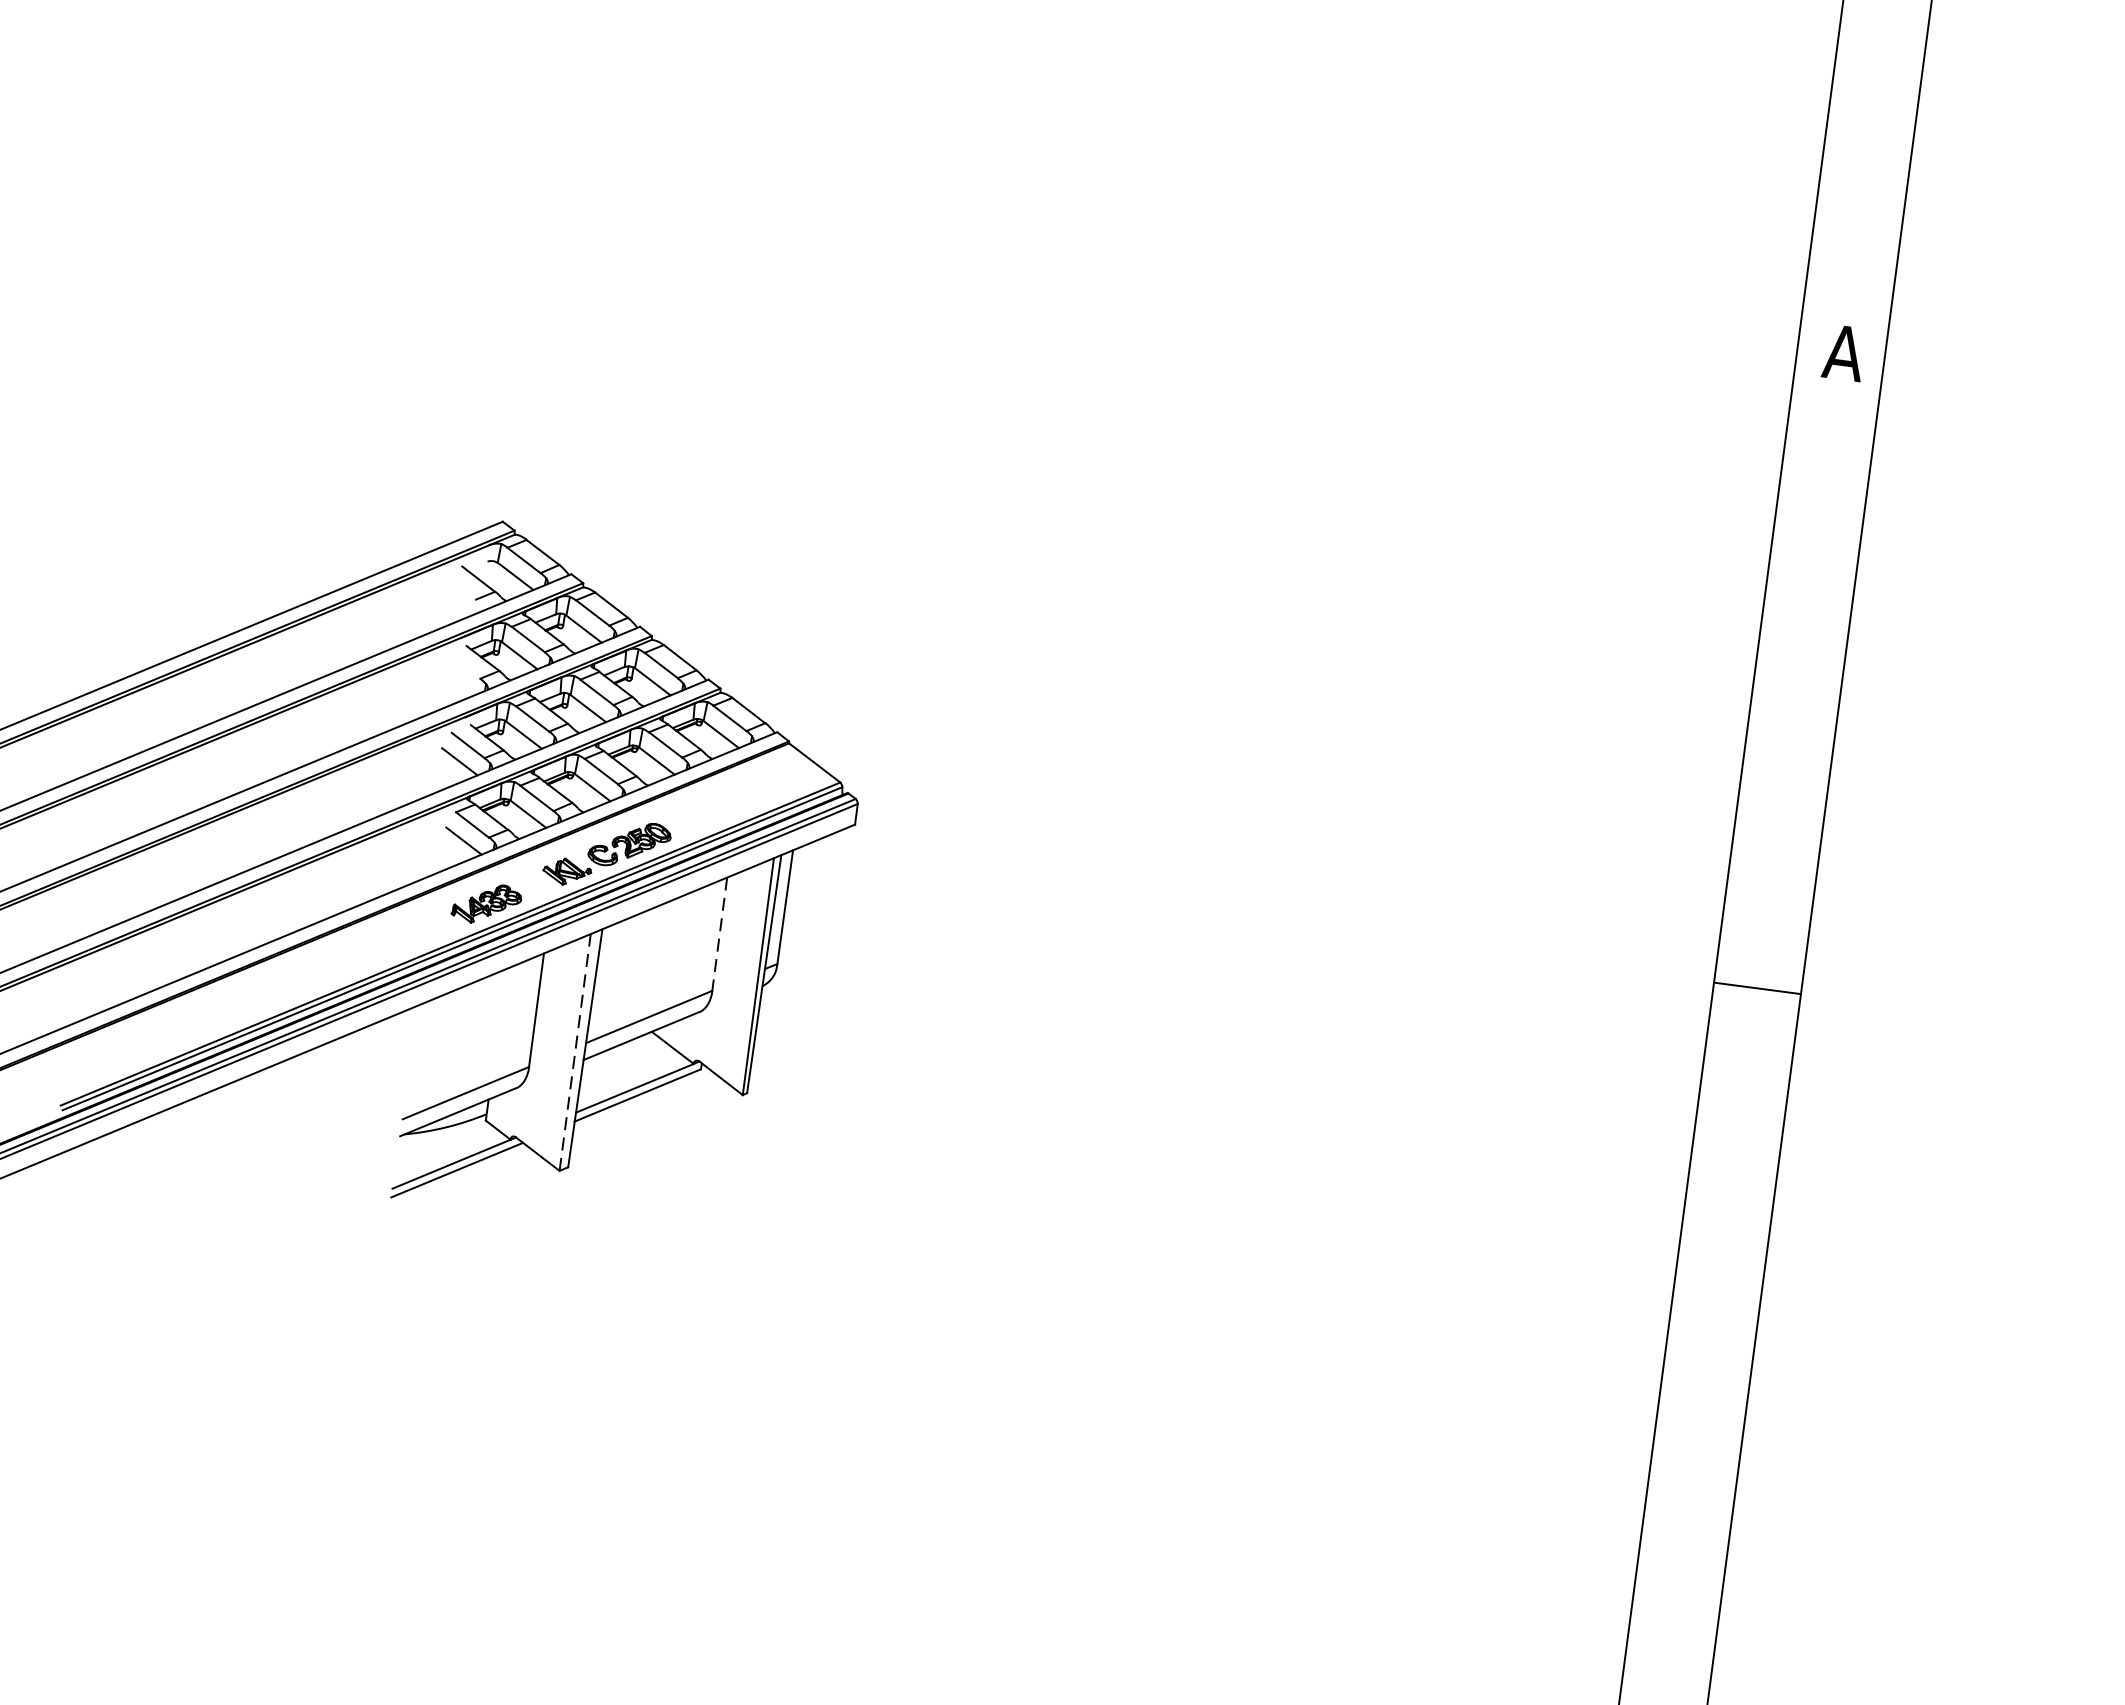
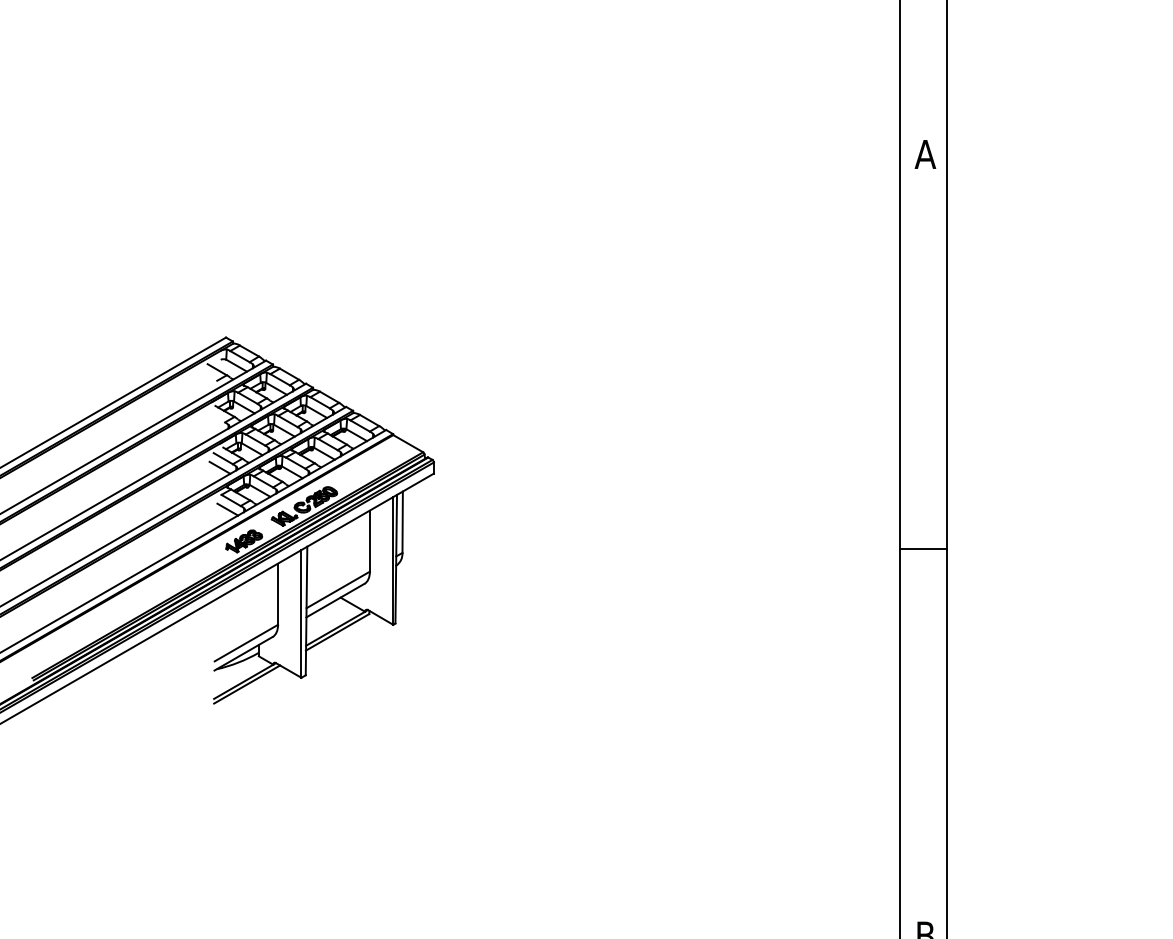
line: (719, 934) -> (369, 541), dashed -> solid
line: (1756, 988) -> (923, 549), moved
line: (575, 1051) -> (301, 613), dashed -> solid

